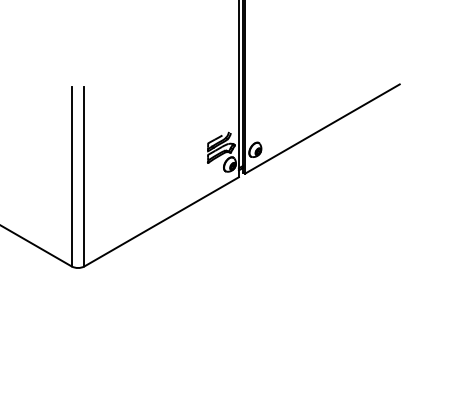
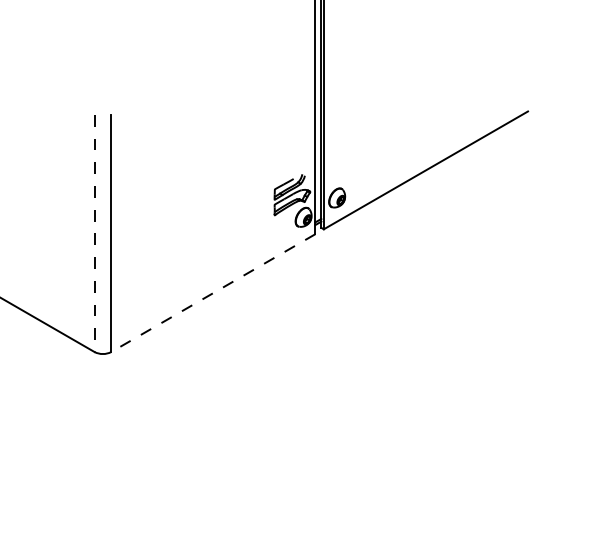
line: (71, 176) -> (94, 233), solid -> dashed
line: (161, 222) -> (213, 293), solid -> dashed

